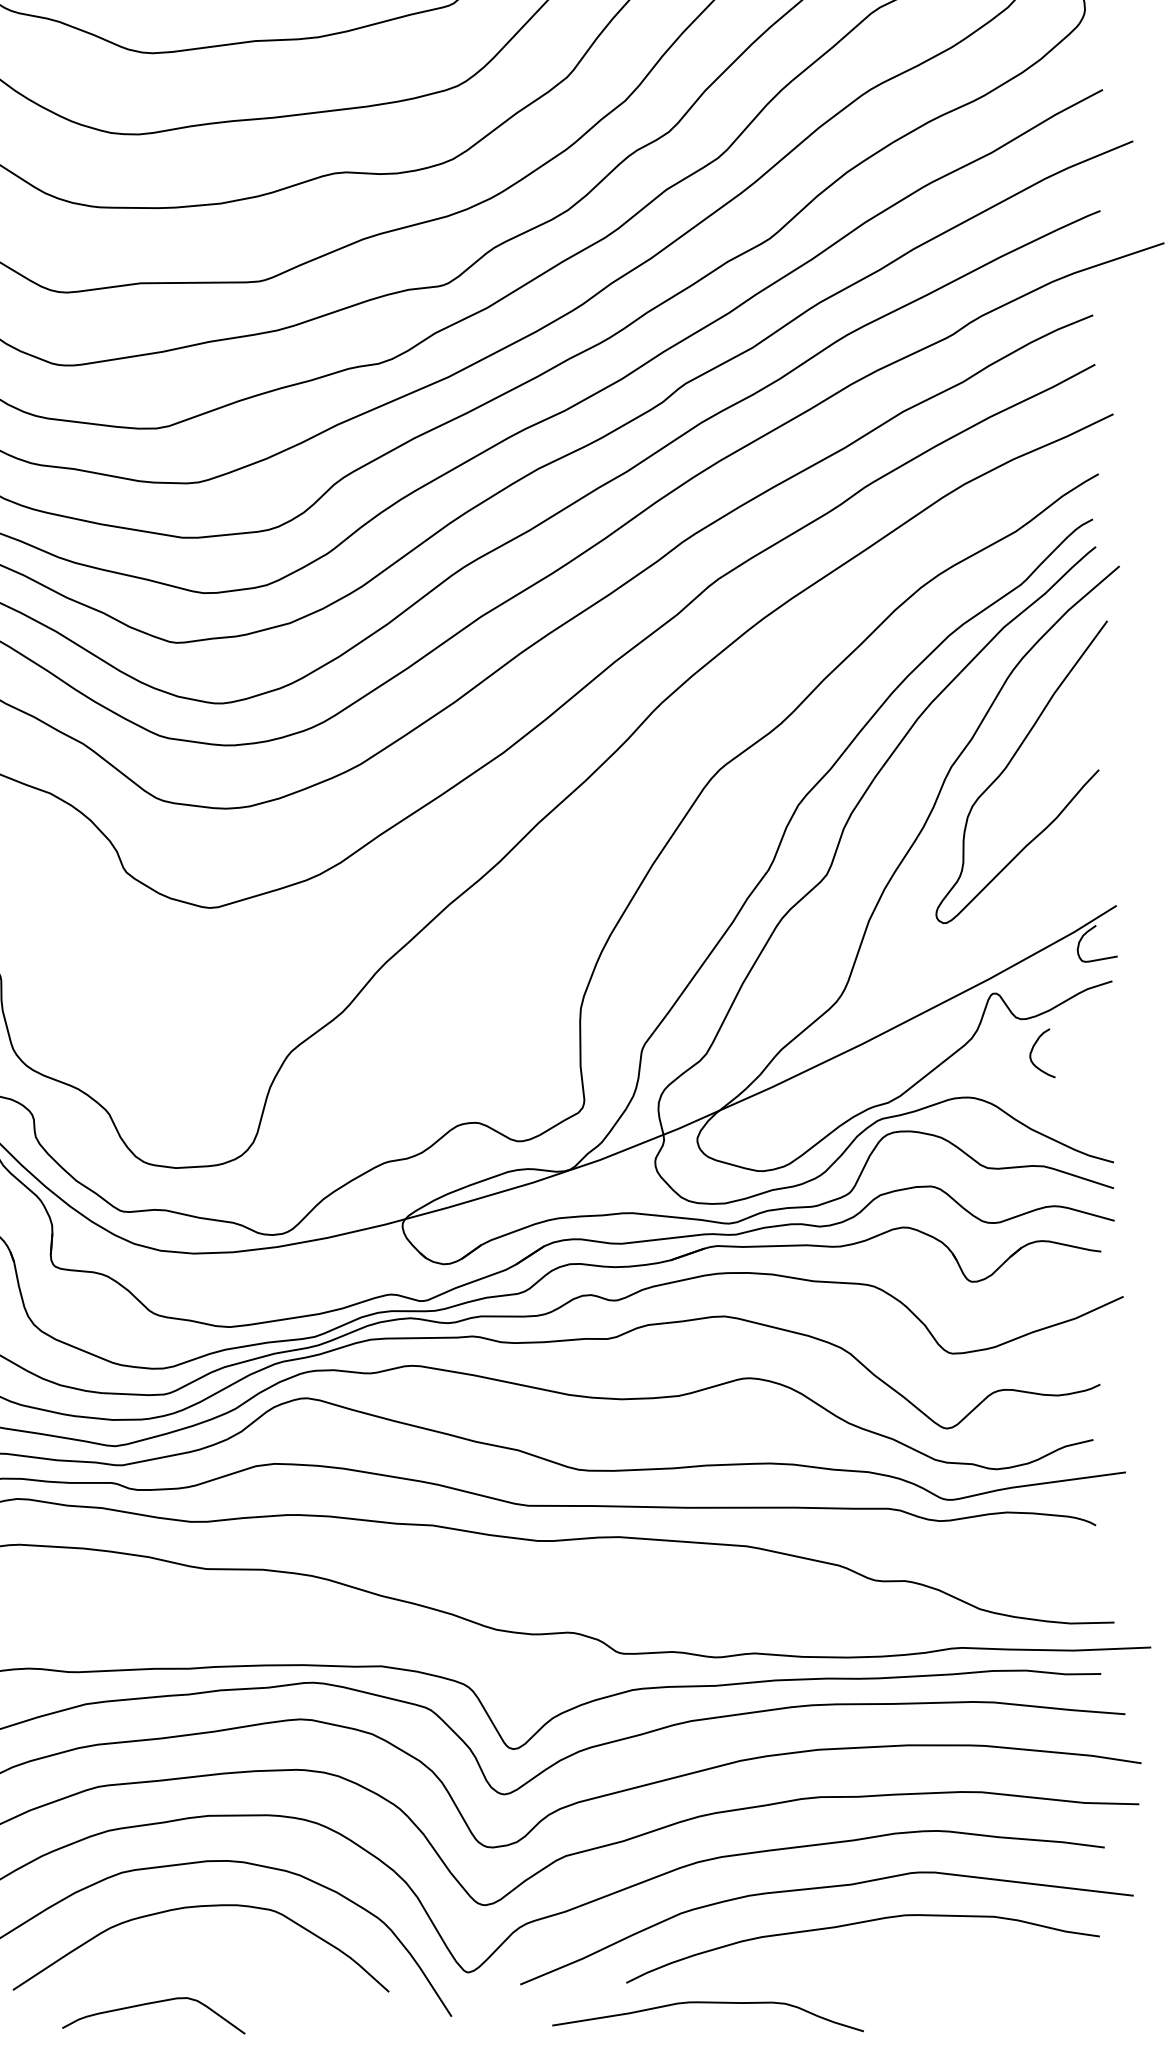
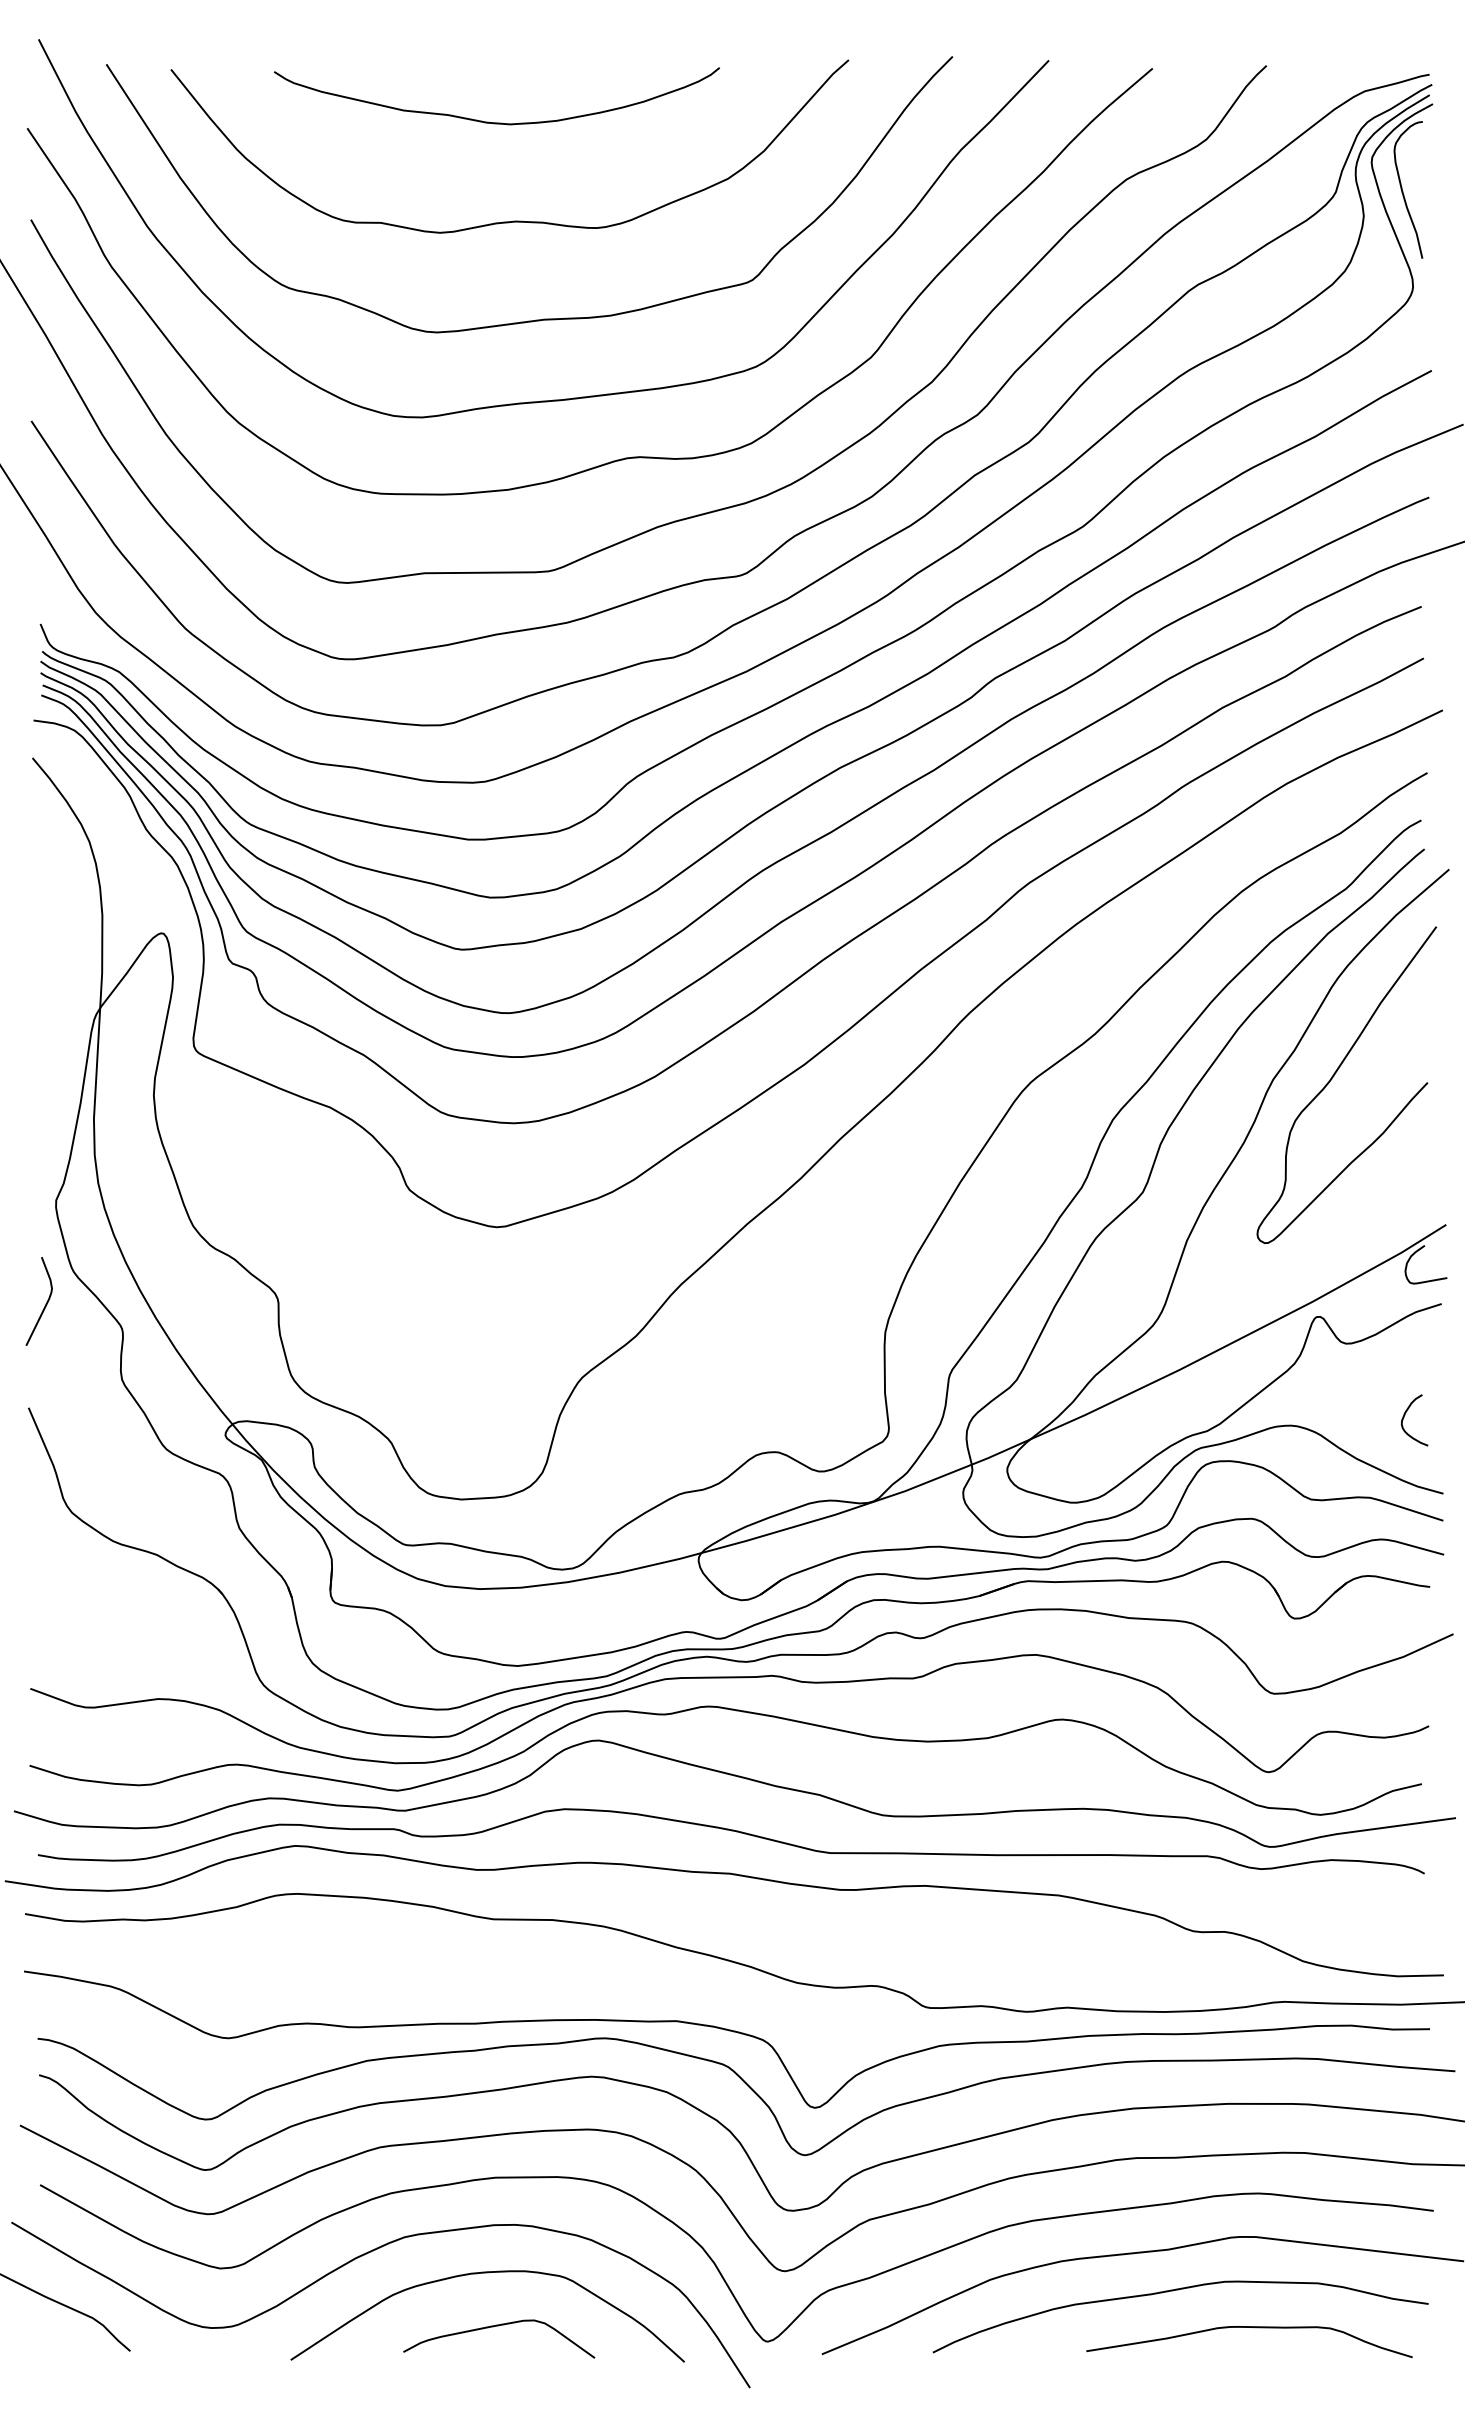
curve: (1033, 1048) -> (1405, 1415), moved
curve: (708, 2002) -> (1249, 2327), moved
curve: (153, 2003) -> (498, 2326), moved

